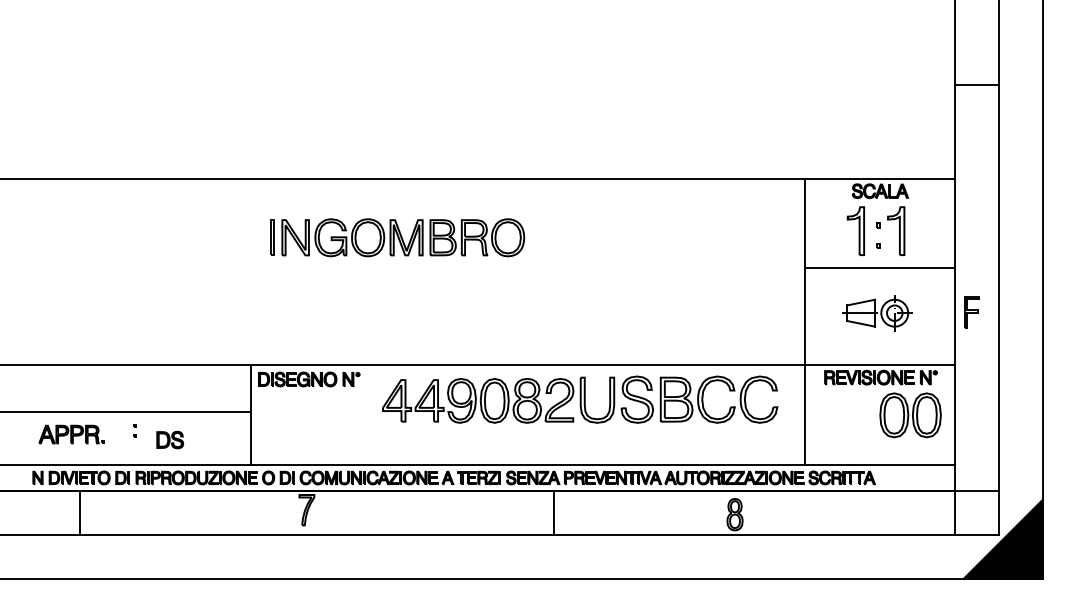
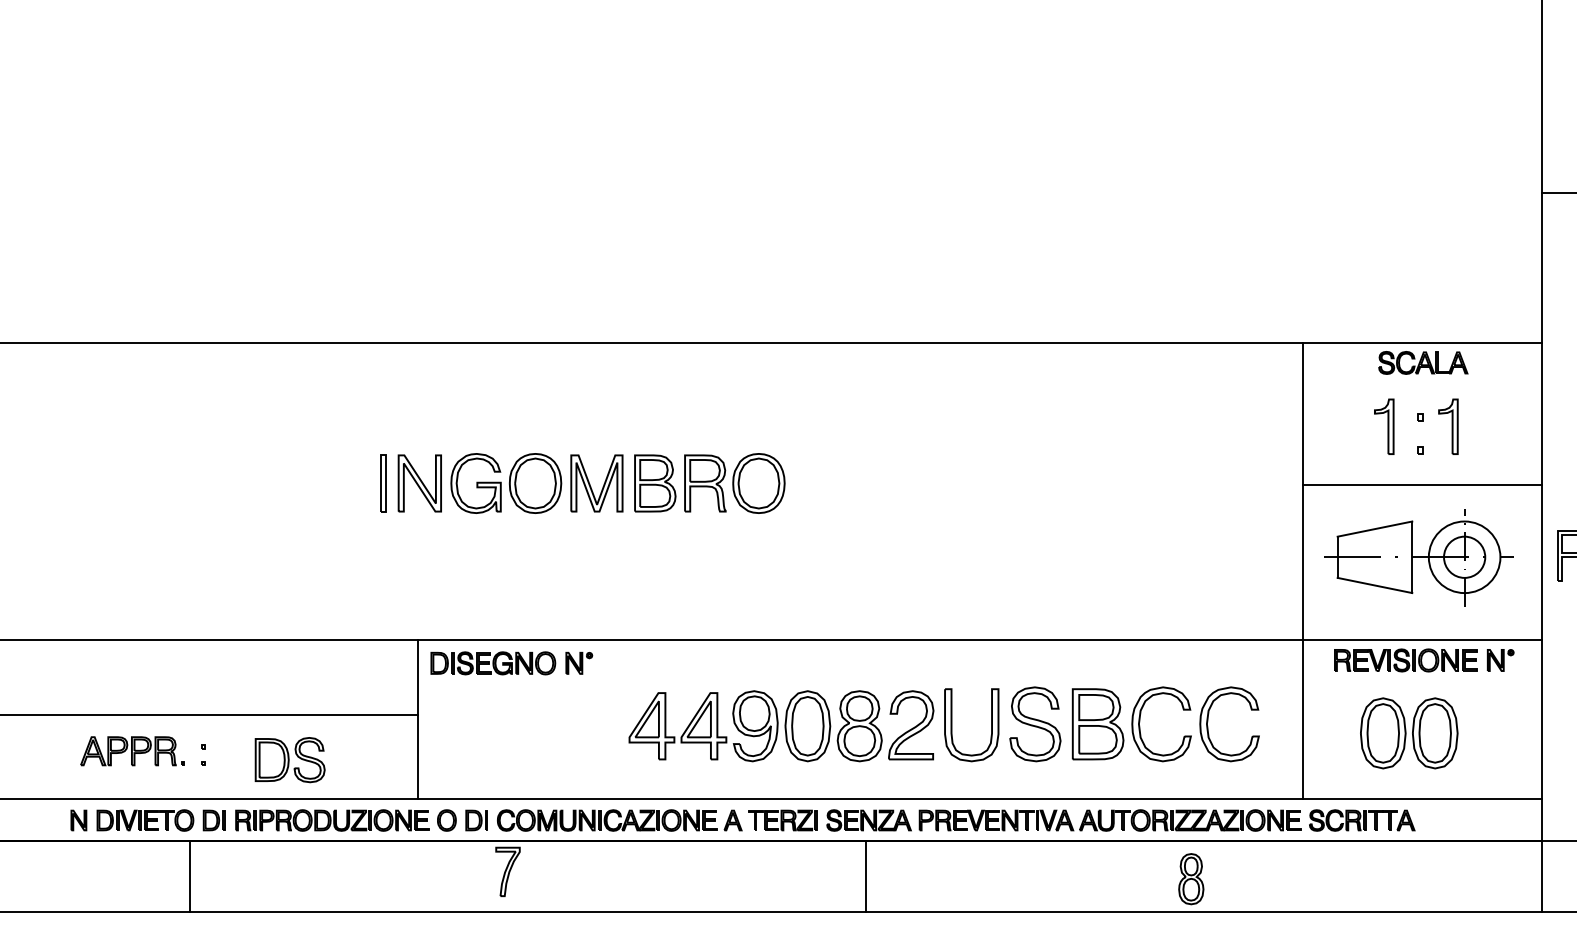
part: (855, 231) -> (1383, 427), size x0.71
part: (895, 231) -> (1447, 427), size x0.71
part: (397, 237) -> (582, 483), moved
part: (877, 313) -> (1418, 558), size x1.67
part: (580, 399) -> (944, 724), moved
part: (910, 415) -> (1409, 733), moved
part: (134, 430) -> (202, 754), moved
part: (169, 439) -> (288, 759), size x1.67
line: (79, 512) -> (189, 875), moved
line: (554, 512) -> (866, 875), moved

